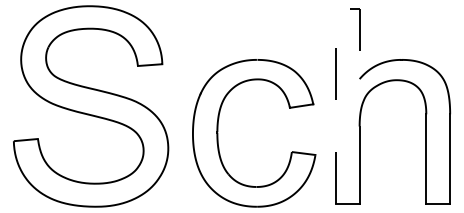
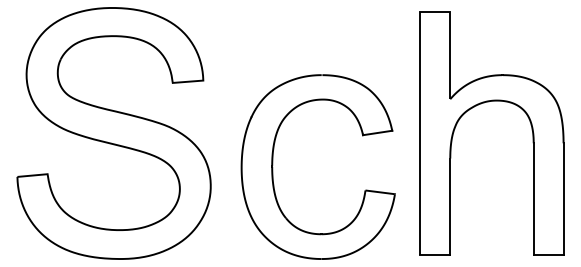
line: (335, 58) -> (420, 73), dashed -> solid

